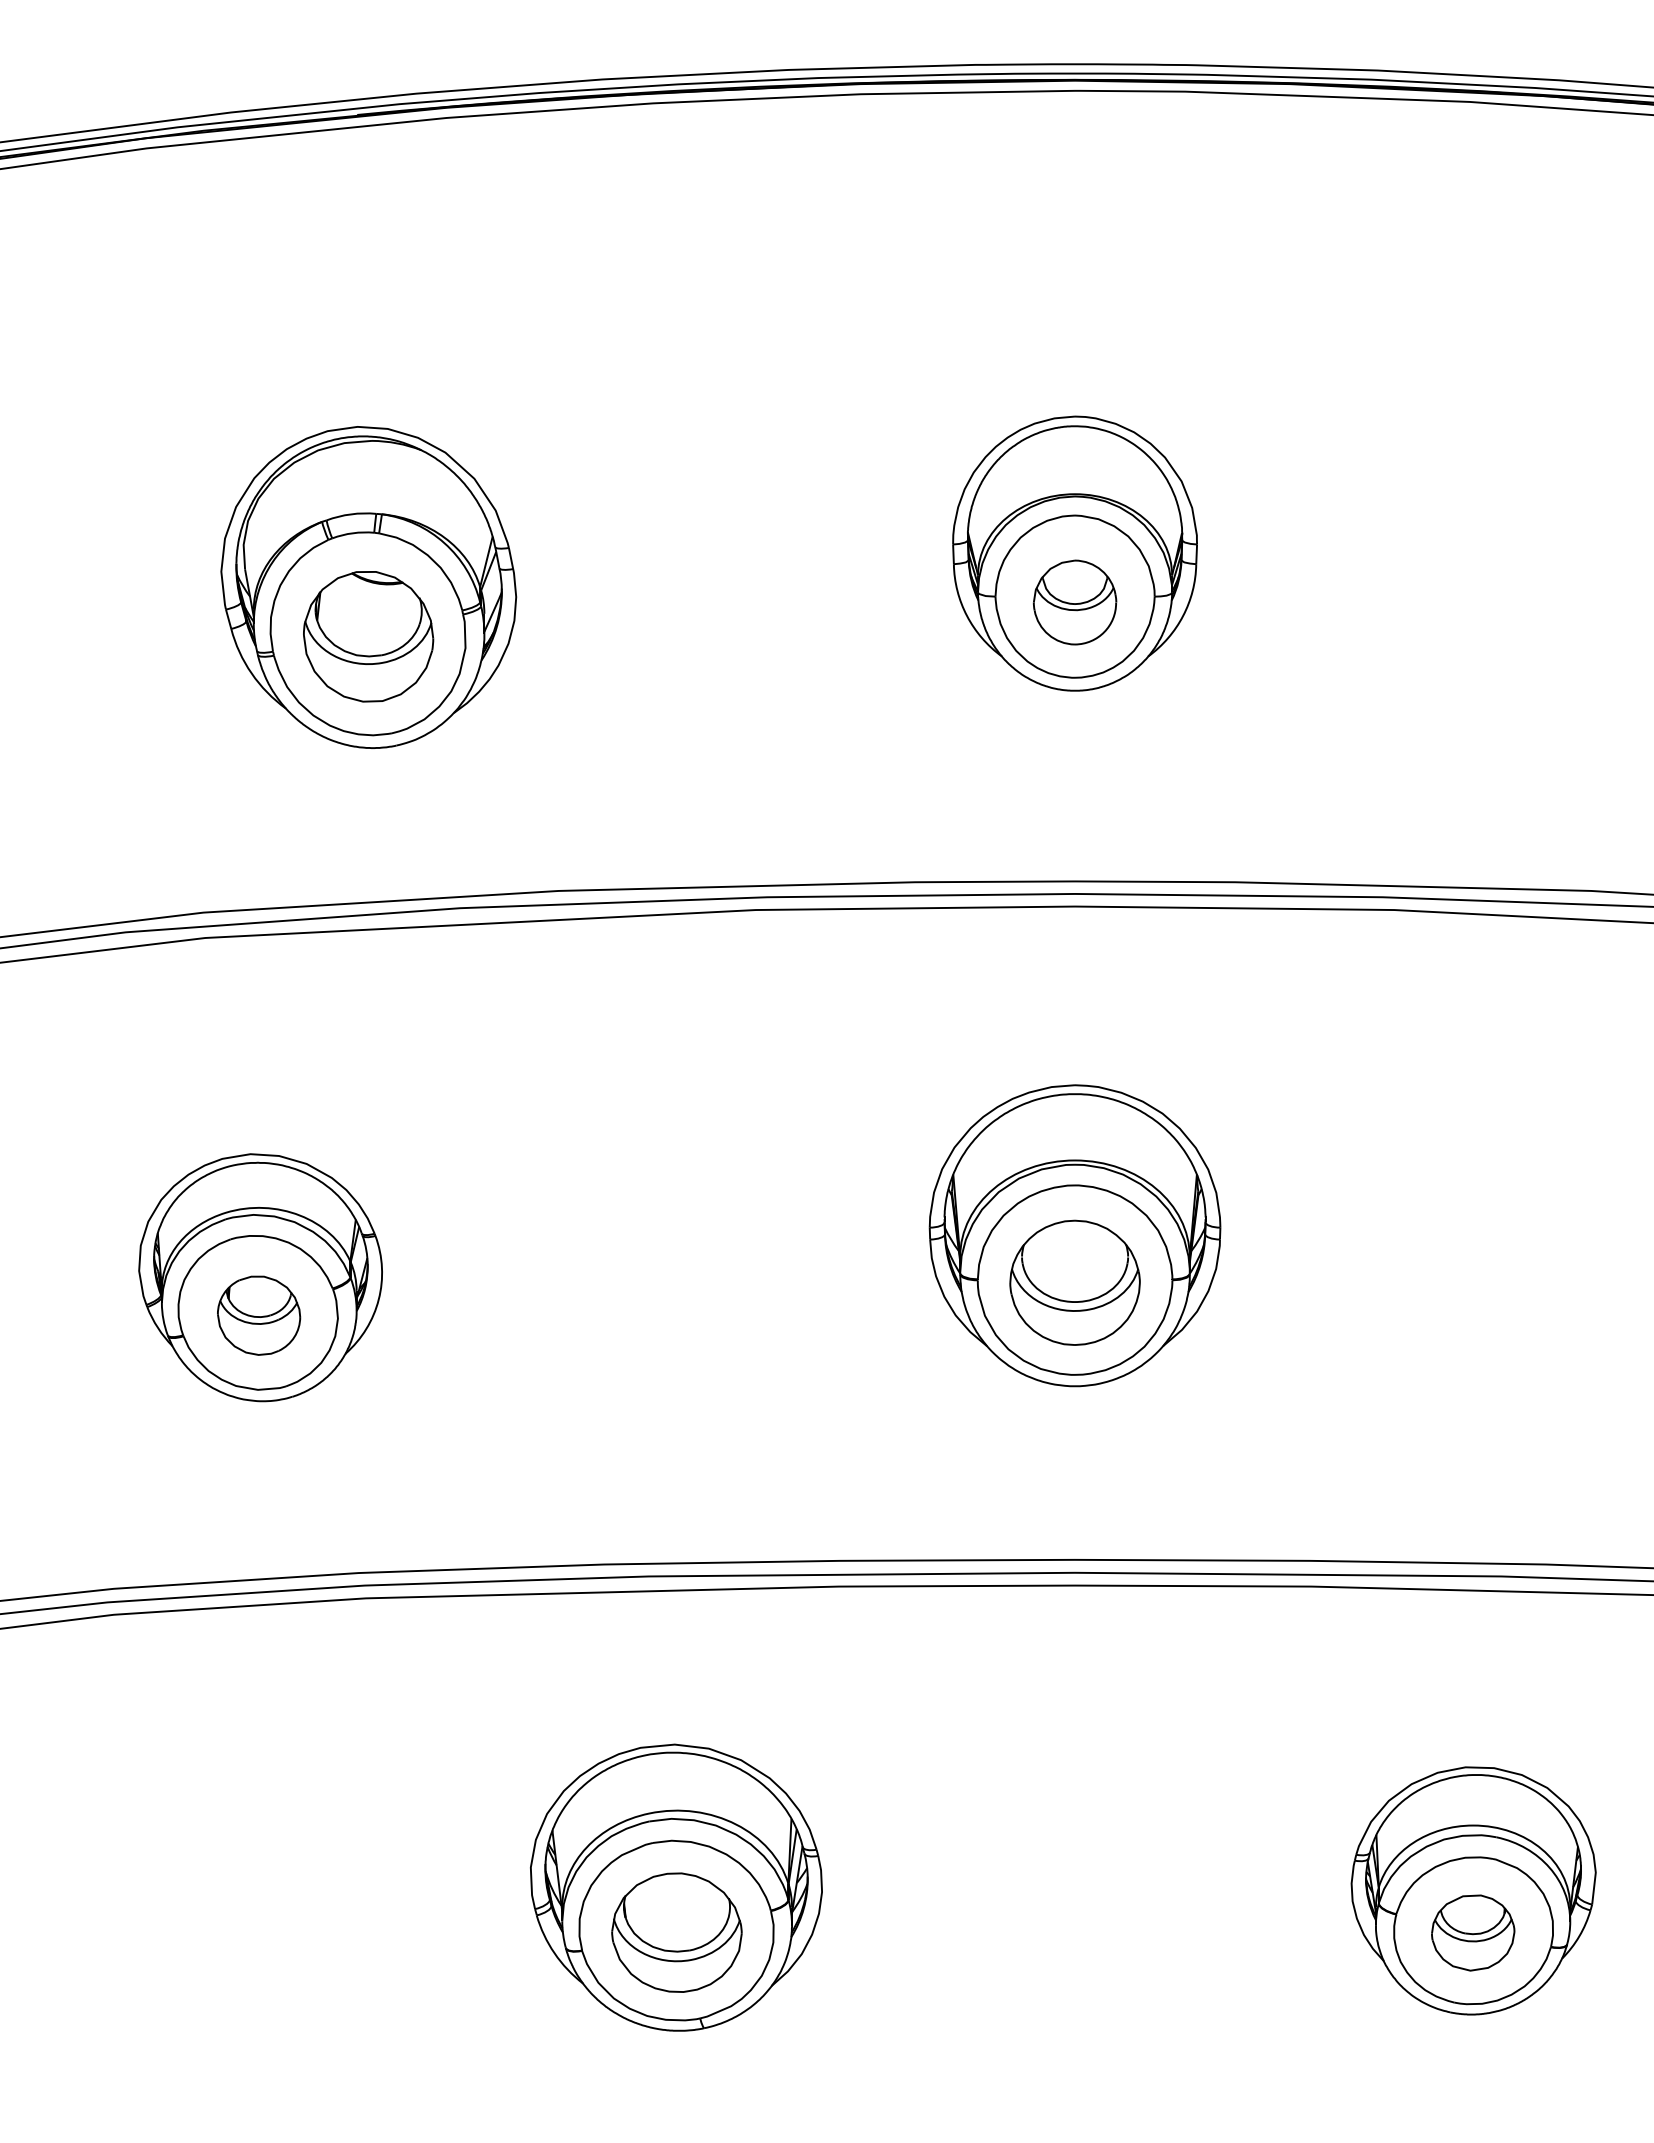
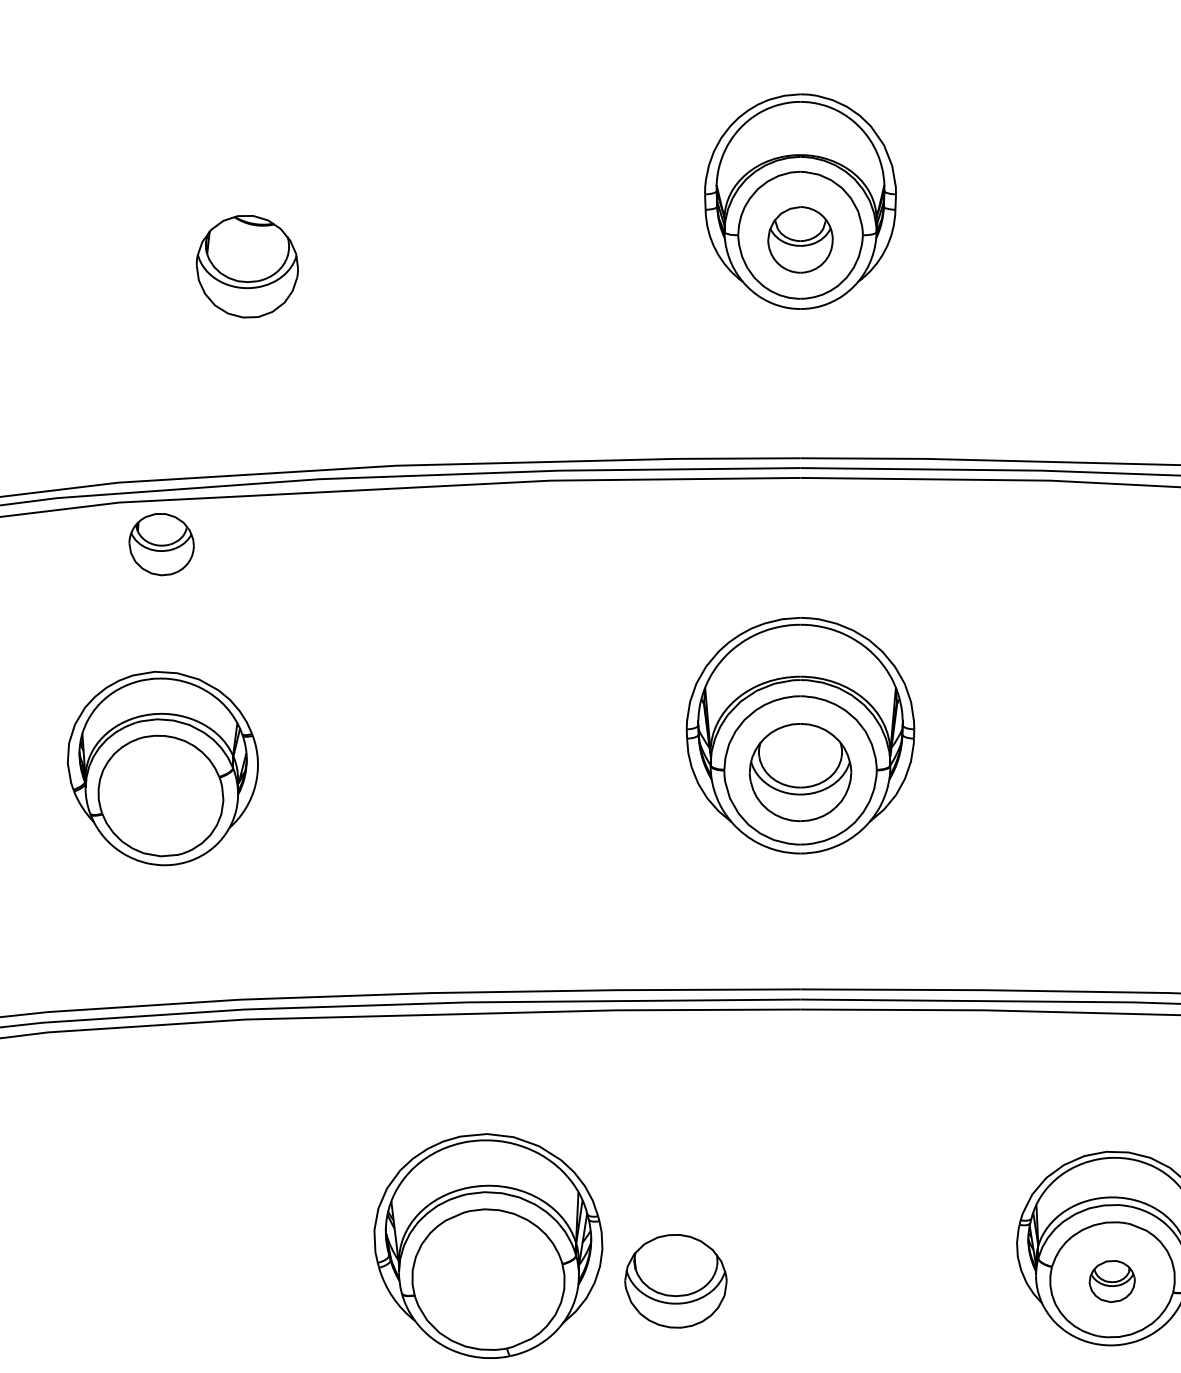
part: (368, 587) -> (247, 228), removed
part: (259, 1315) -> (162, 544), moved
part: (676, 1932) -> (675, 1281), moved
part: (1473, 1932) -> (1112, 1281), size x0.7

